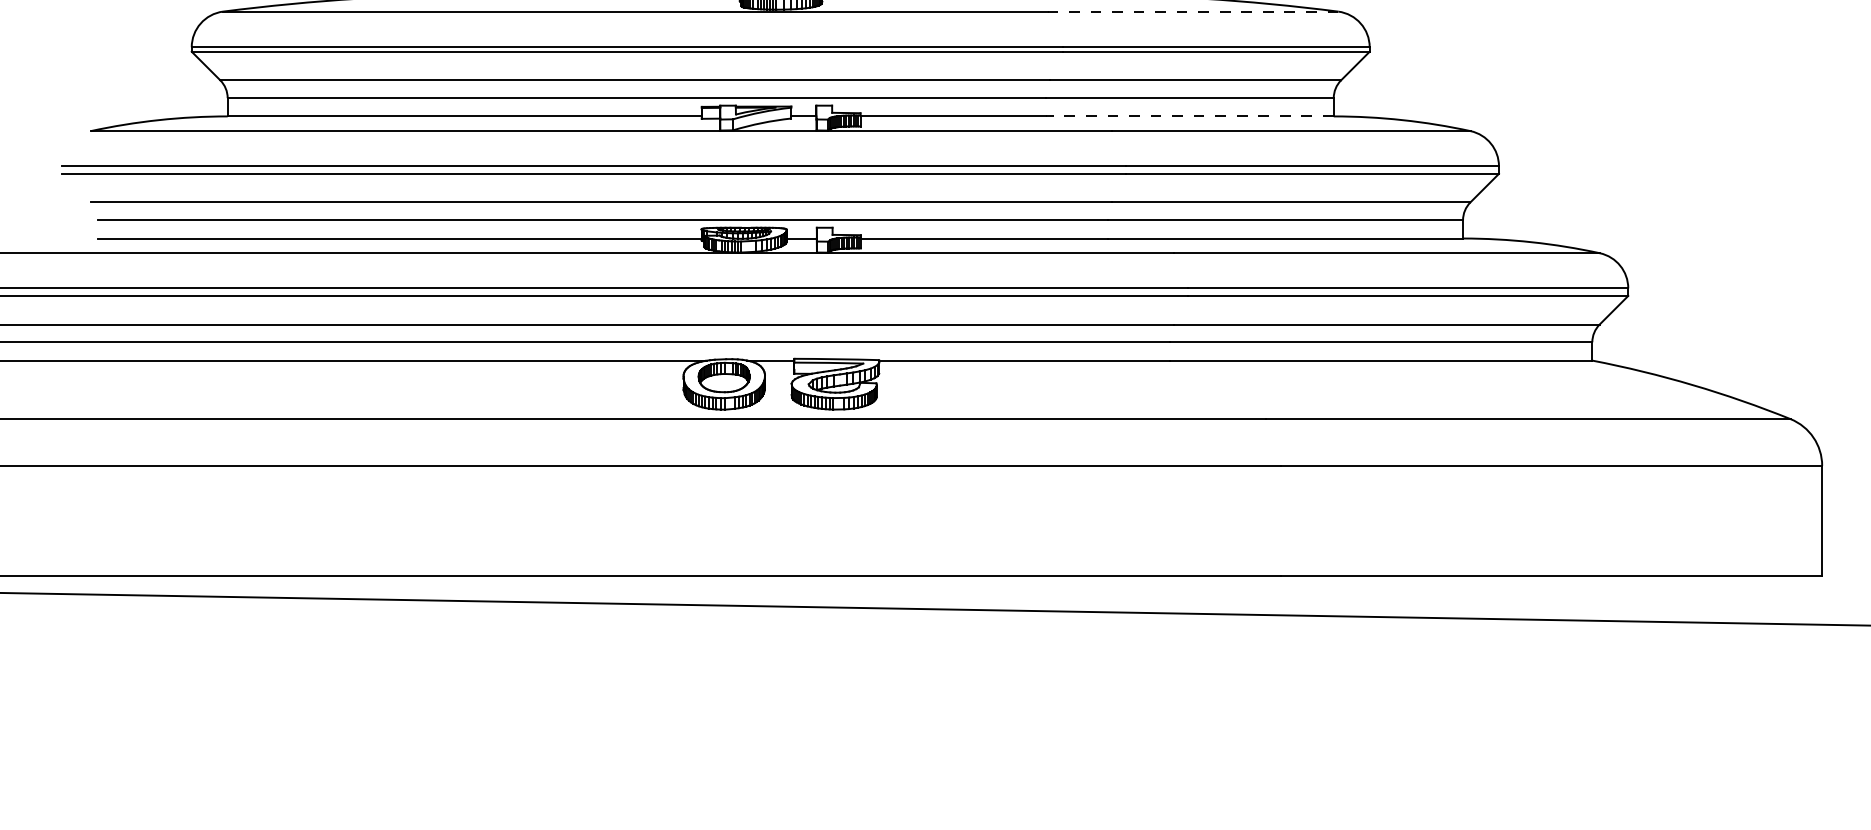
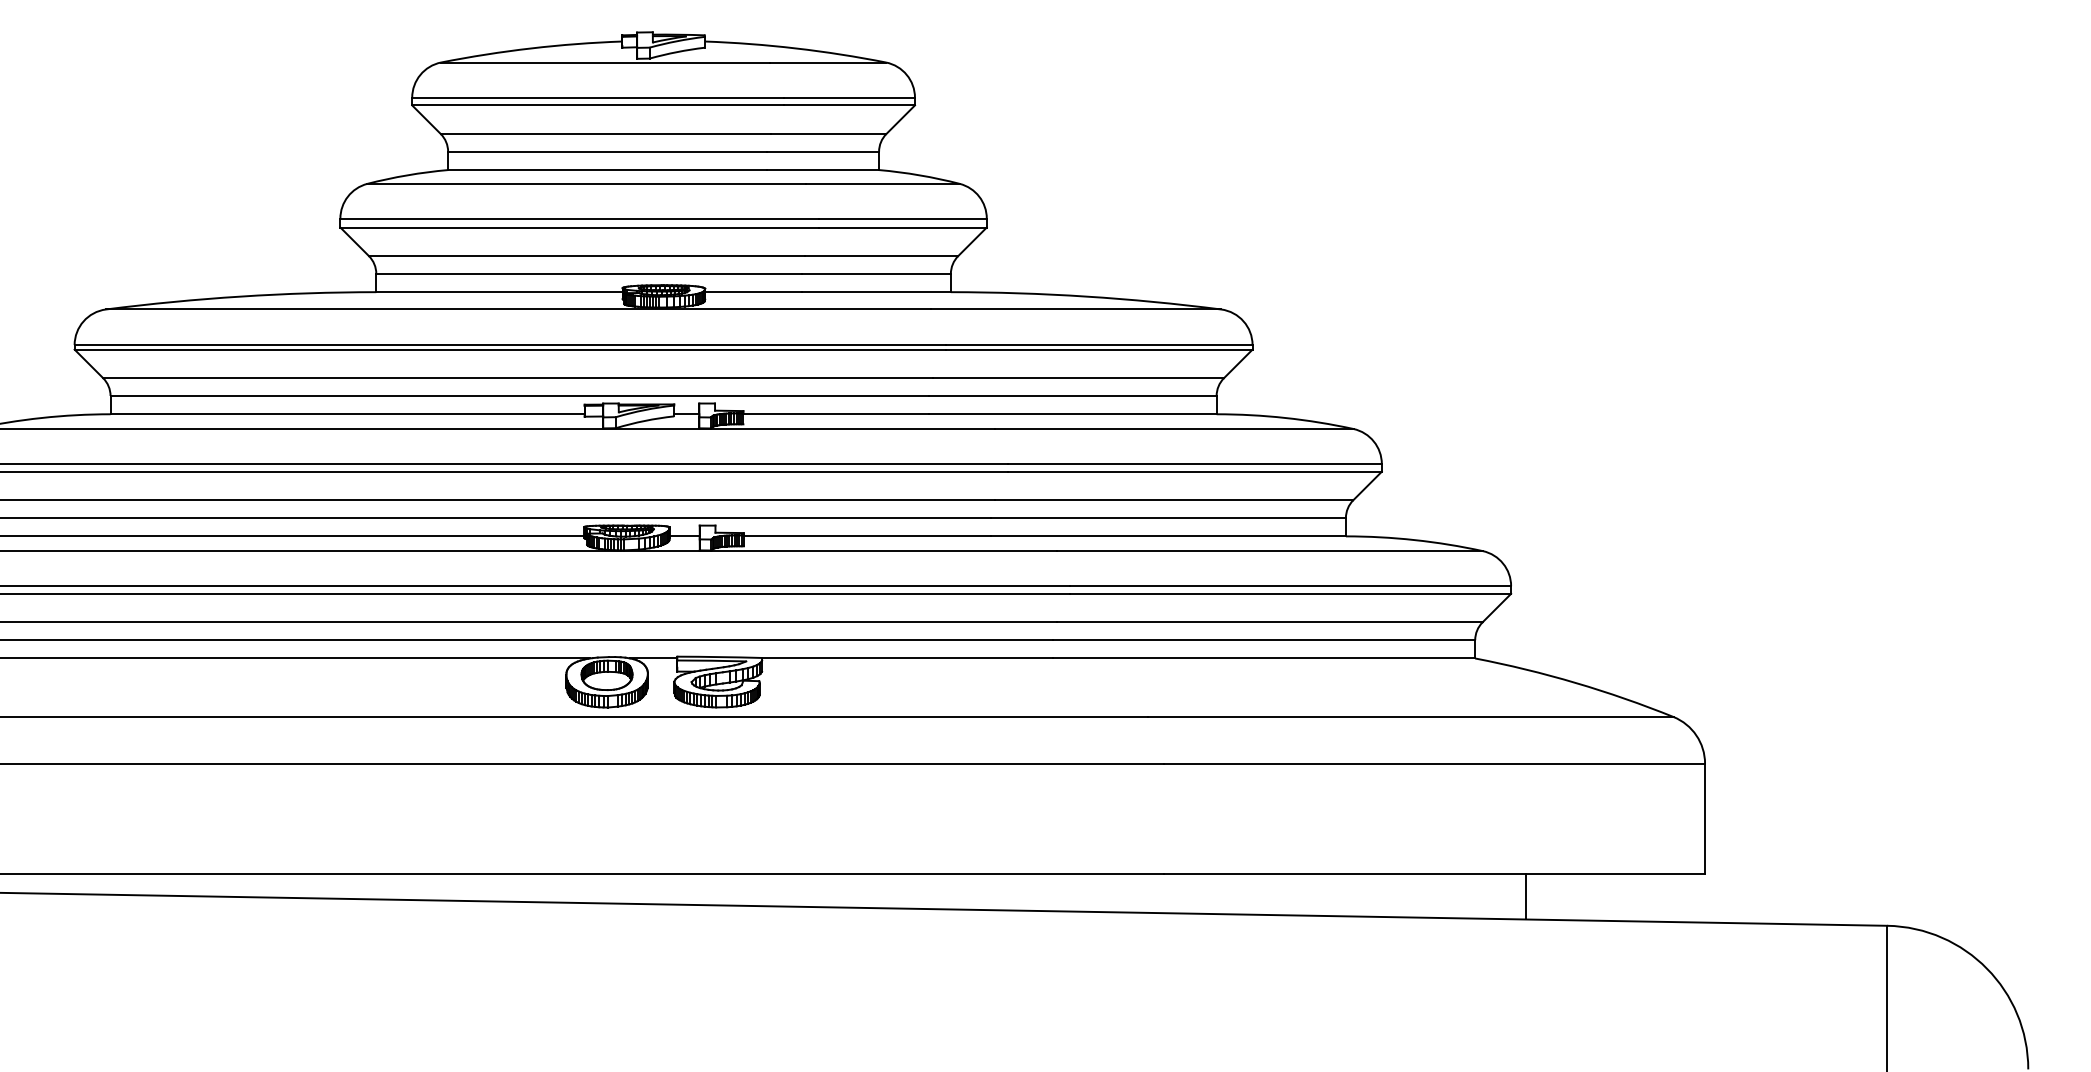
line: (1193, 11) -> (1076, 309), dashed -> solid
line: (1189, 116) -> (1072, 414), dashed -> solid
line: (1642, 598) -> (1525, 896), added

